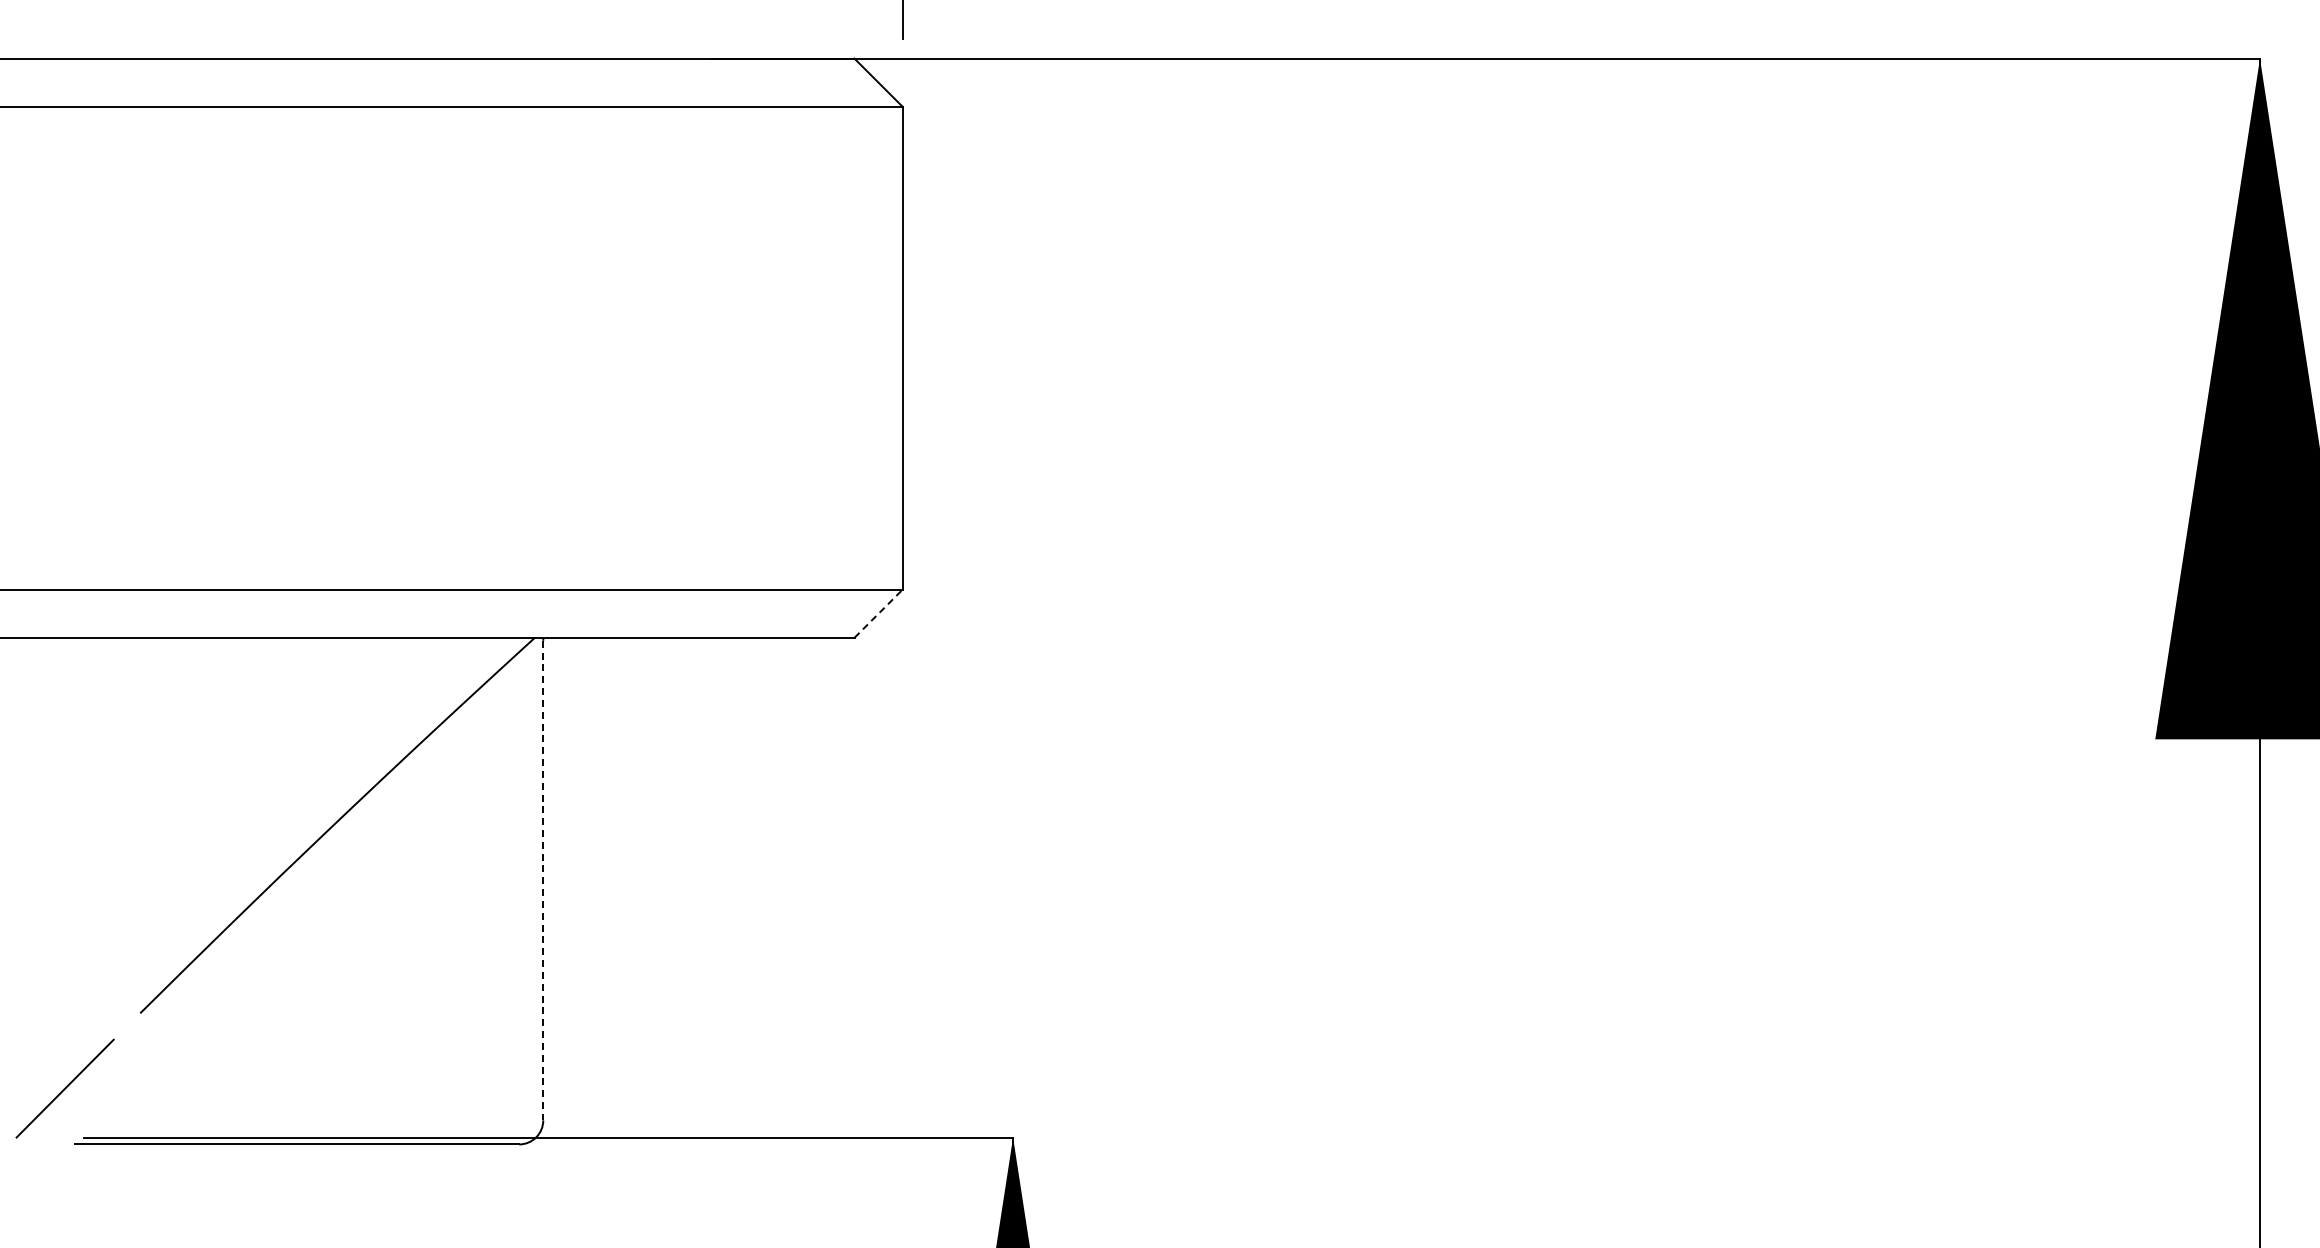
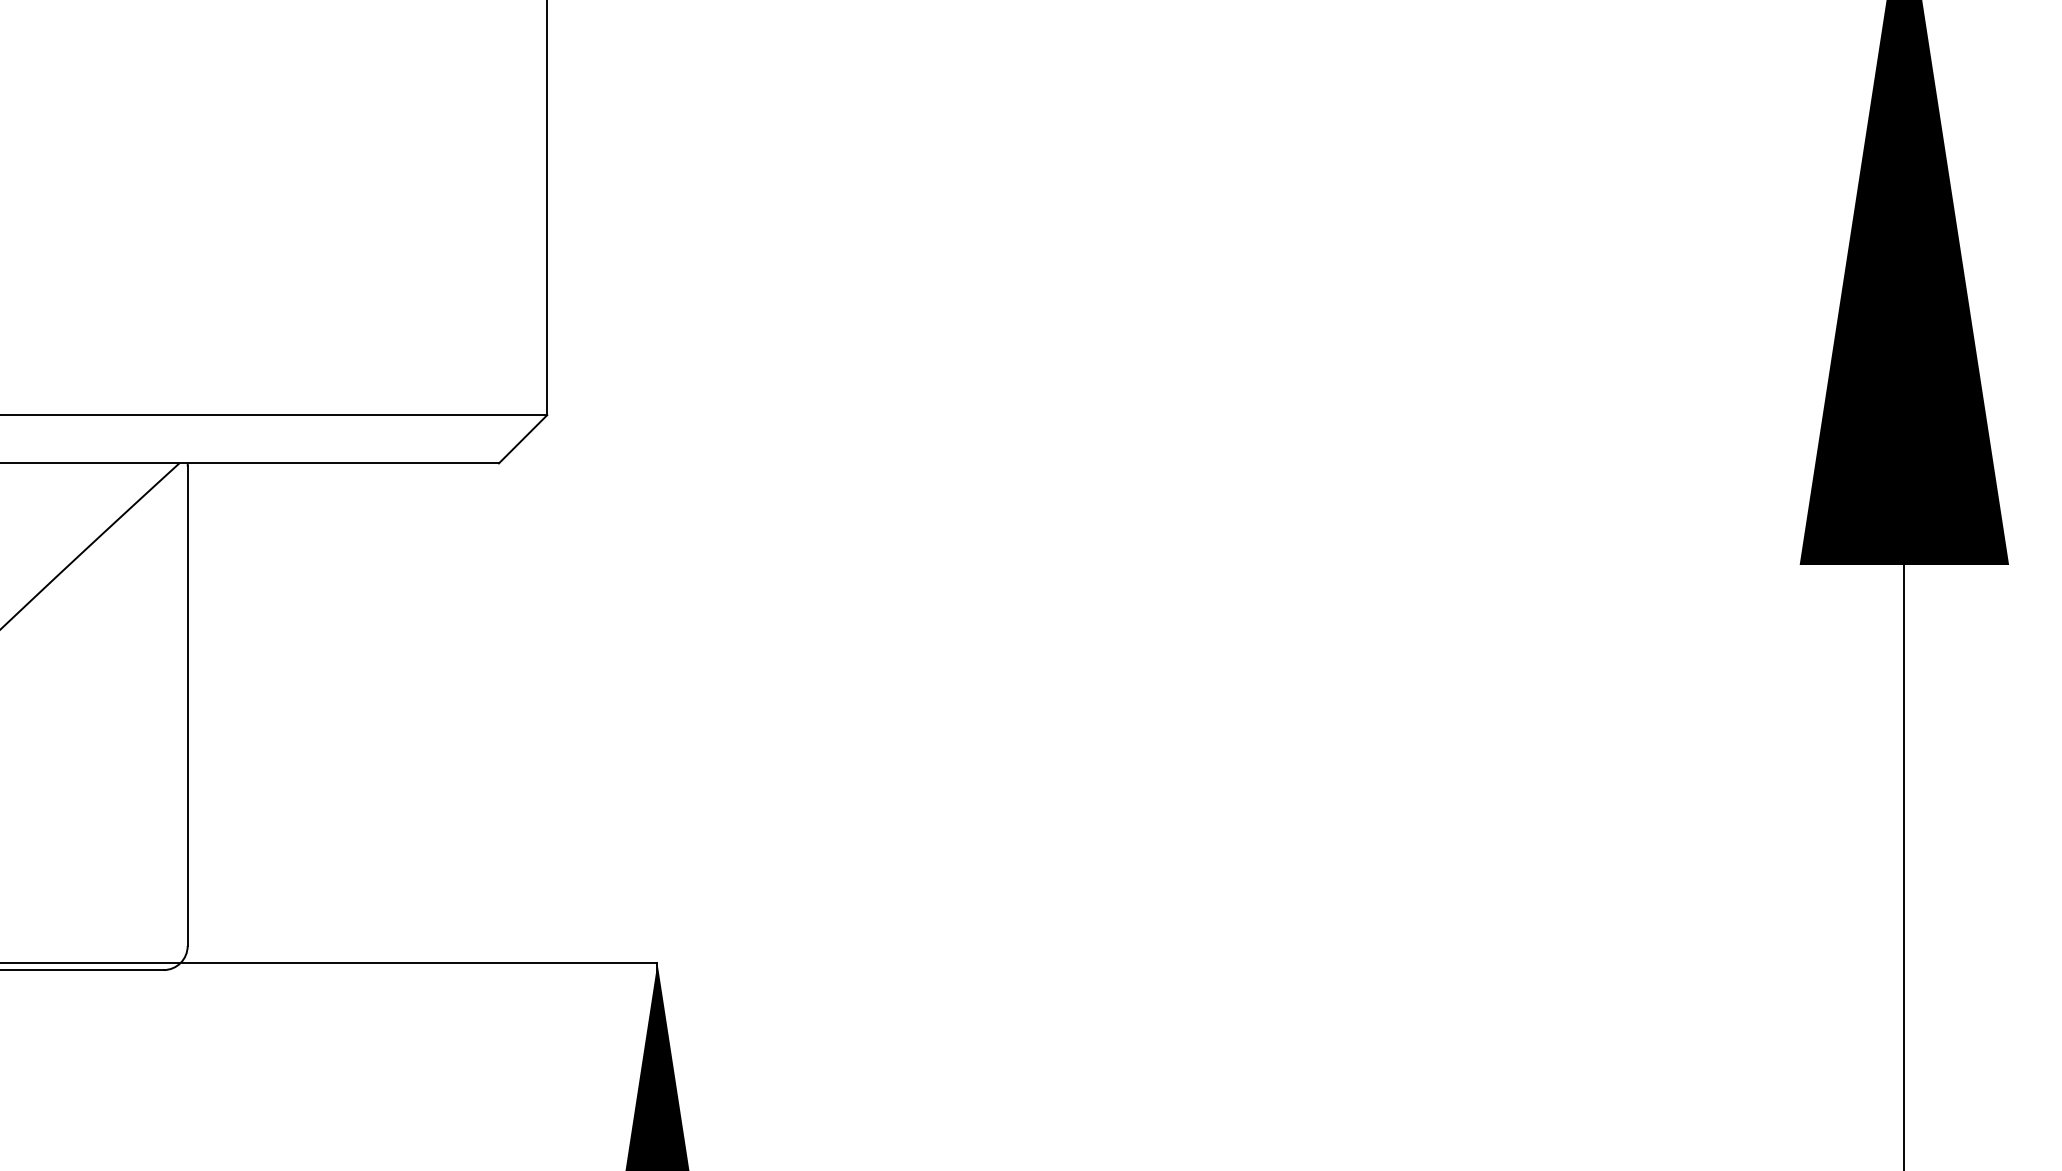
line: (879, 613) -> (523, 439), dashed -> solid
line: (543, 880) -> (187, 706), dashed -> solid

